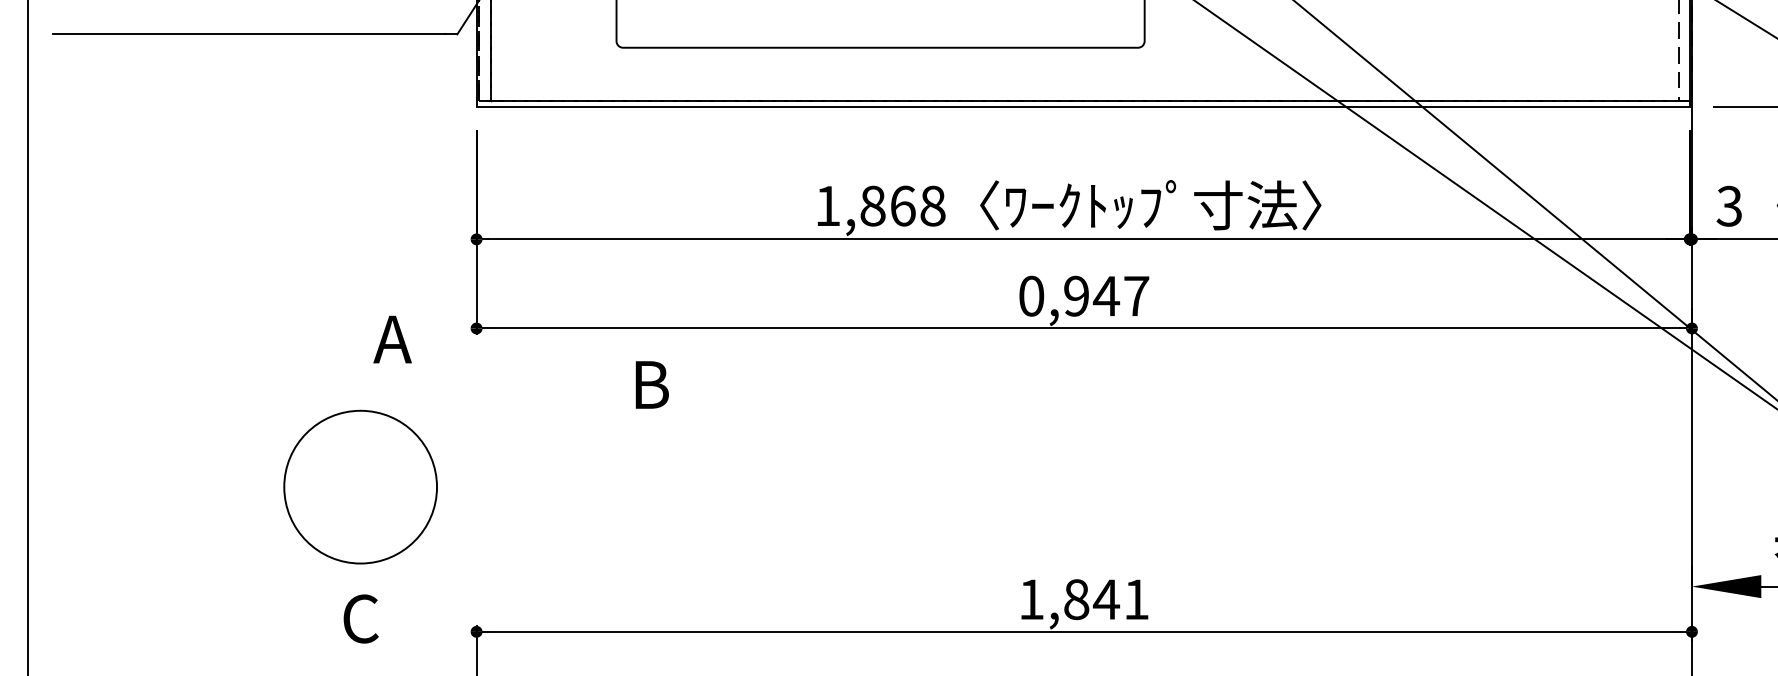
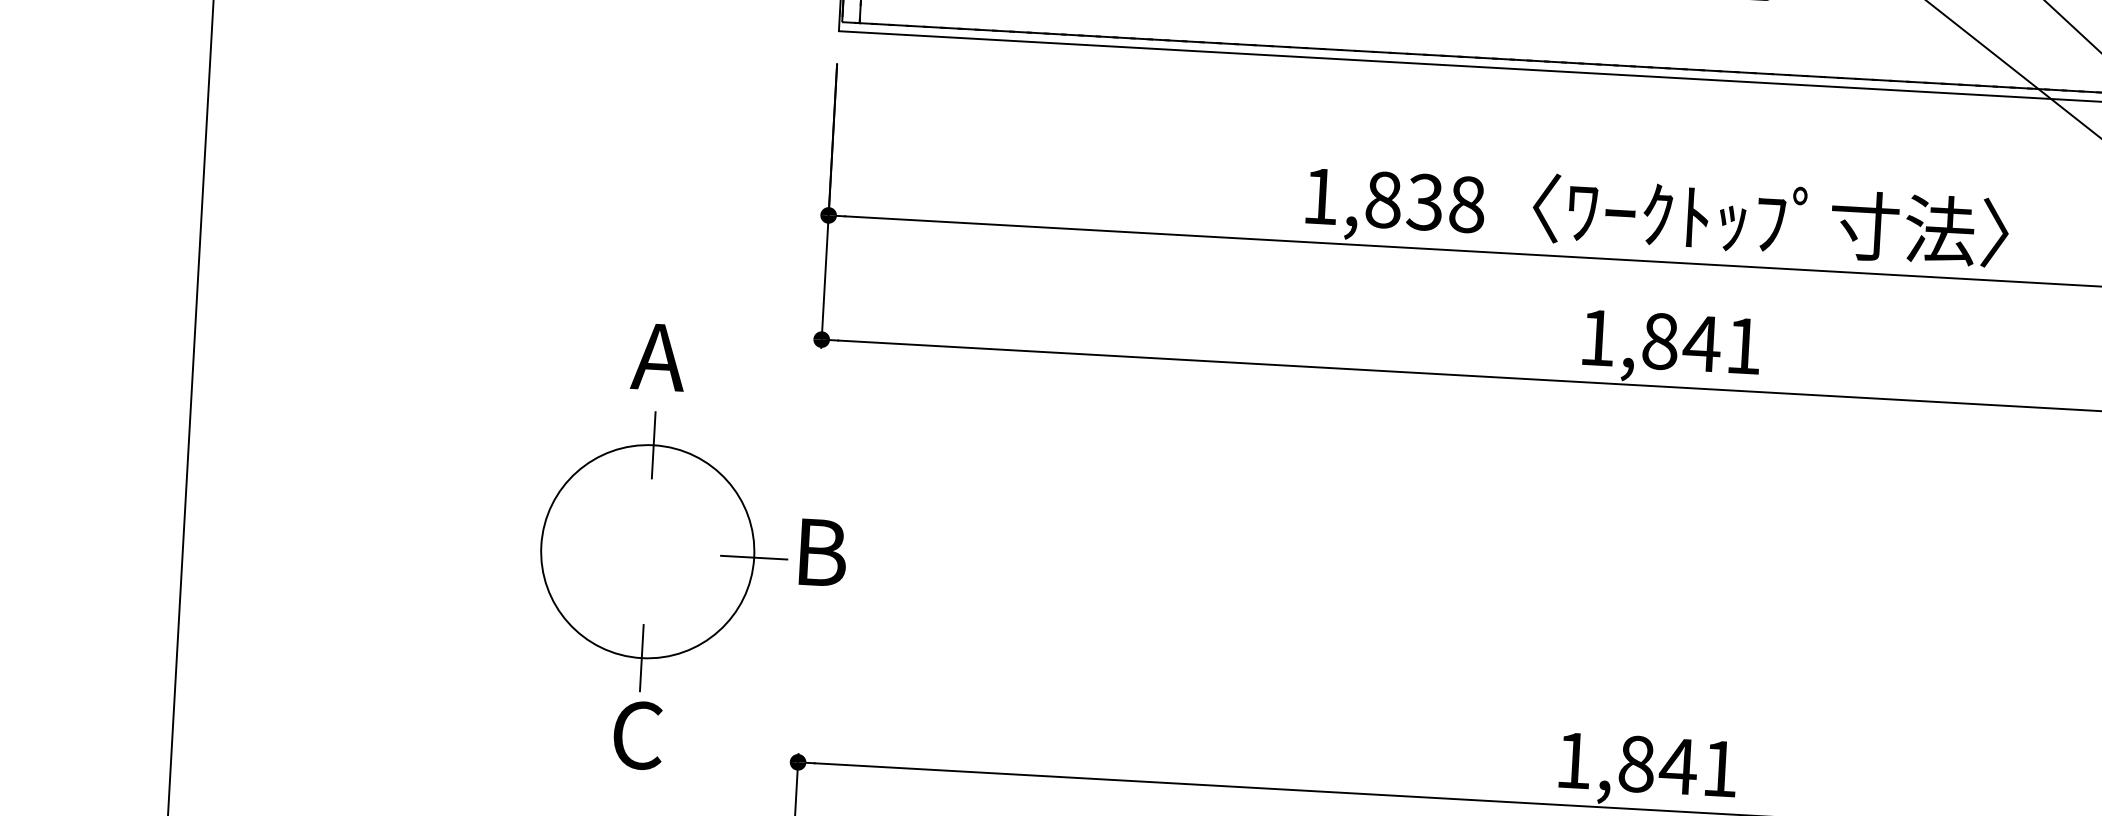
text: (902, 205) -> (1424, 201), 1,868 -> 1,838
text: (1084, 295) -> (1671, 341), 0,947 -> 1,841
text: (392, 339) -> (658, 357), moved
text: (651, 384) -> (822, 552), moved
line: (360, 410) -> (653, 444), added
line: (436, 487) -> (753, 558), added
line: (360, 563) -> (641, 658), added

